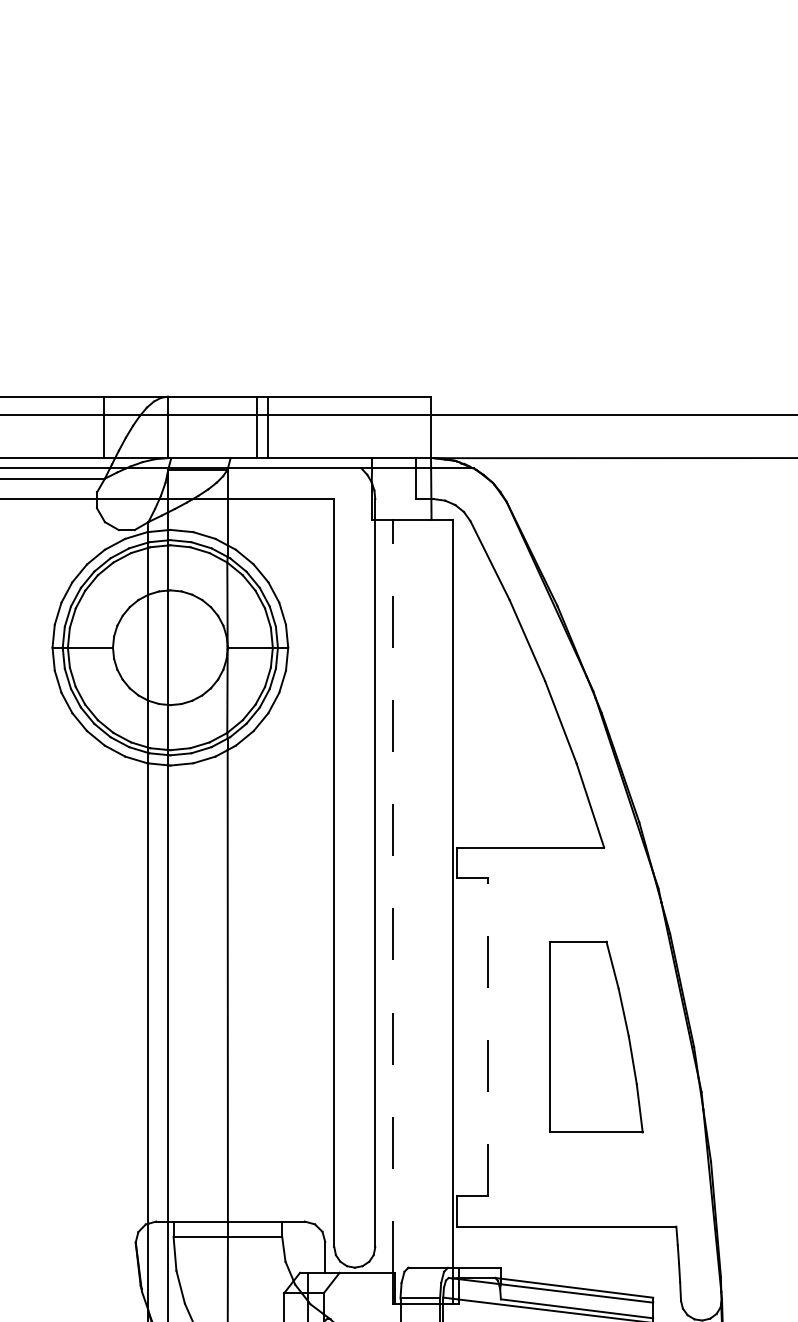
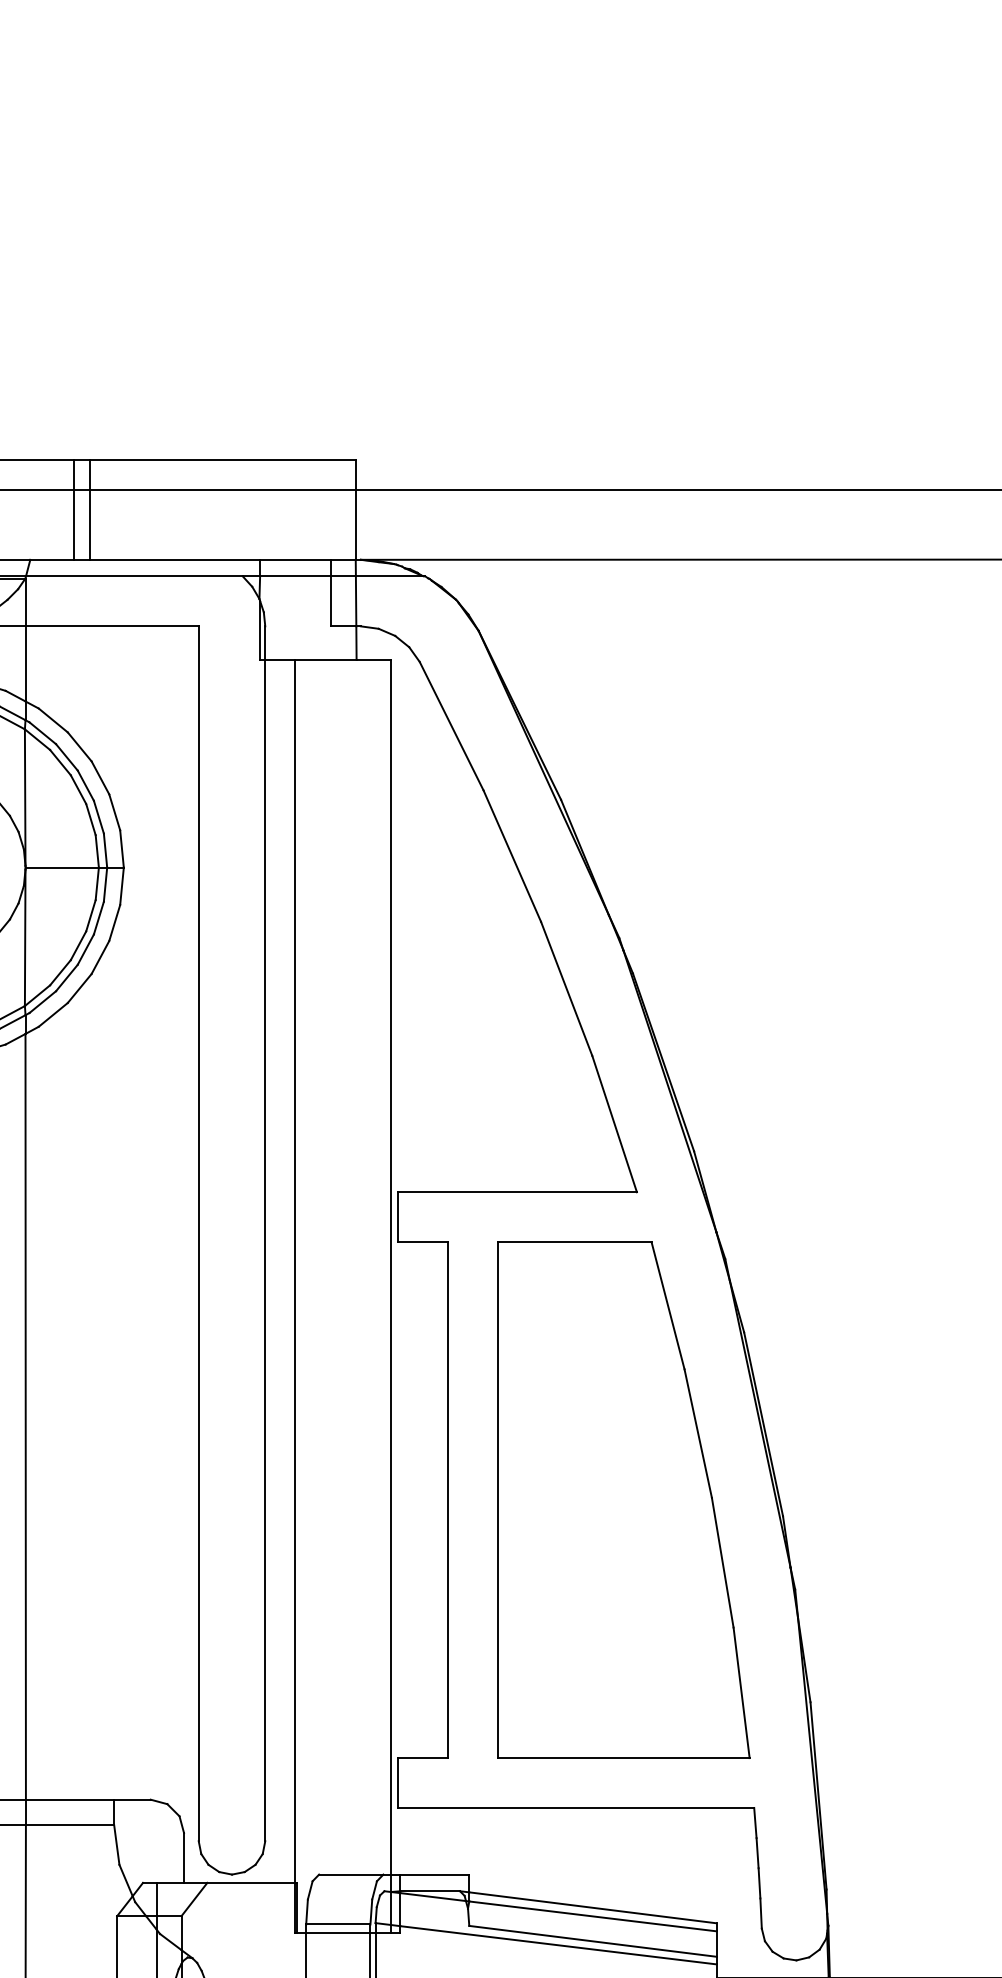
line: (393, 896) -> (294, 1271), dashed -> solid
part: (596, 1036) -> (624, 1499), size x1.67
line: (488, 1037) -> (449, 1500), dashed -> solid

